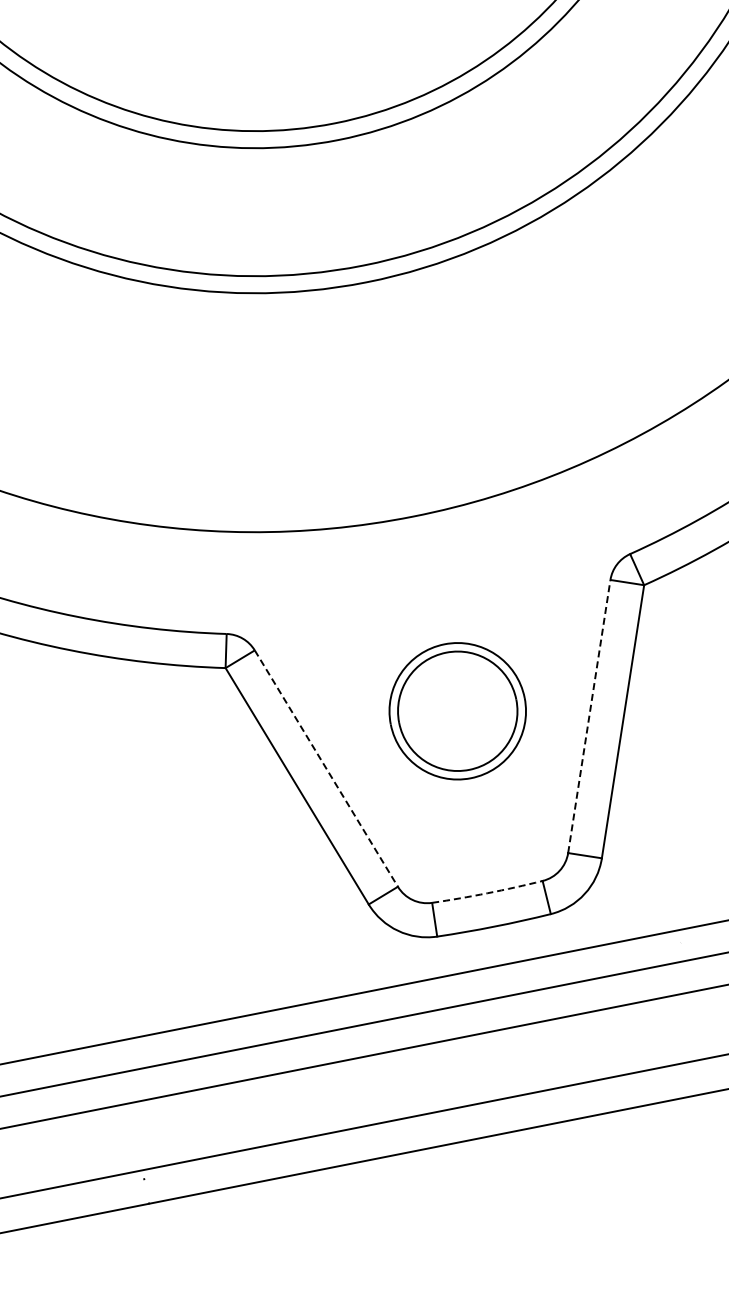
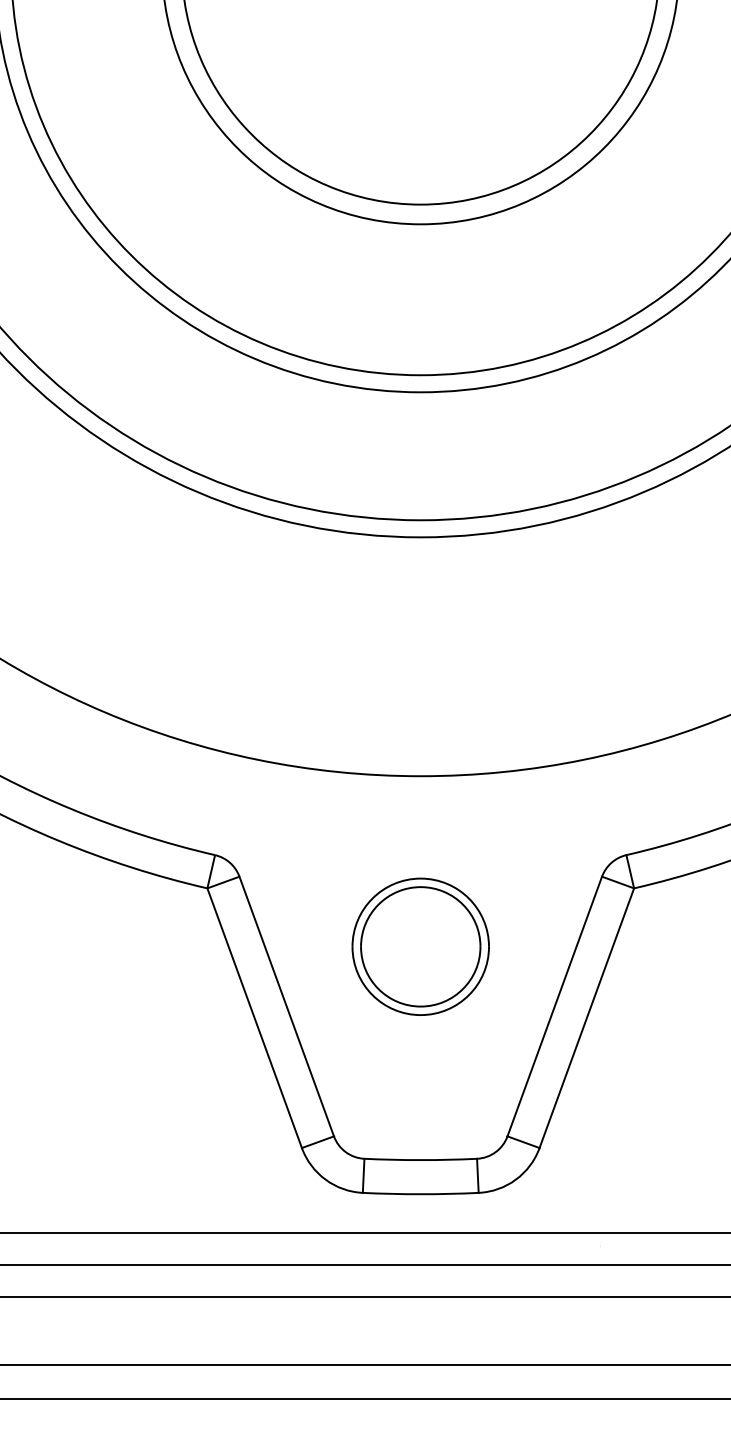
part: (457, 710) -> (420, 946), moved
line: (589, 716) -> (554, 1006), dashed -> solid
line: (326, 769) -> (286, 1007), dashed -> solid
arc: (487, 893) -> (420, 1160), dashed -> solid

